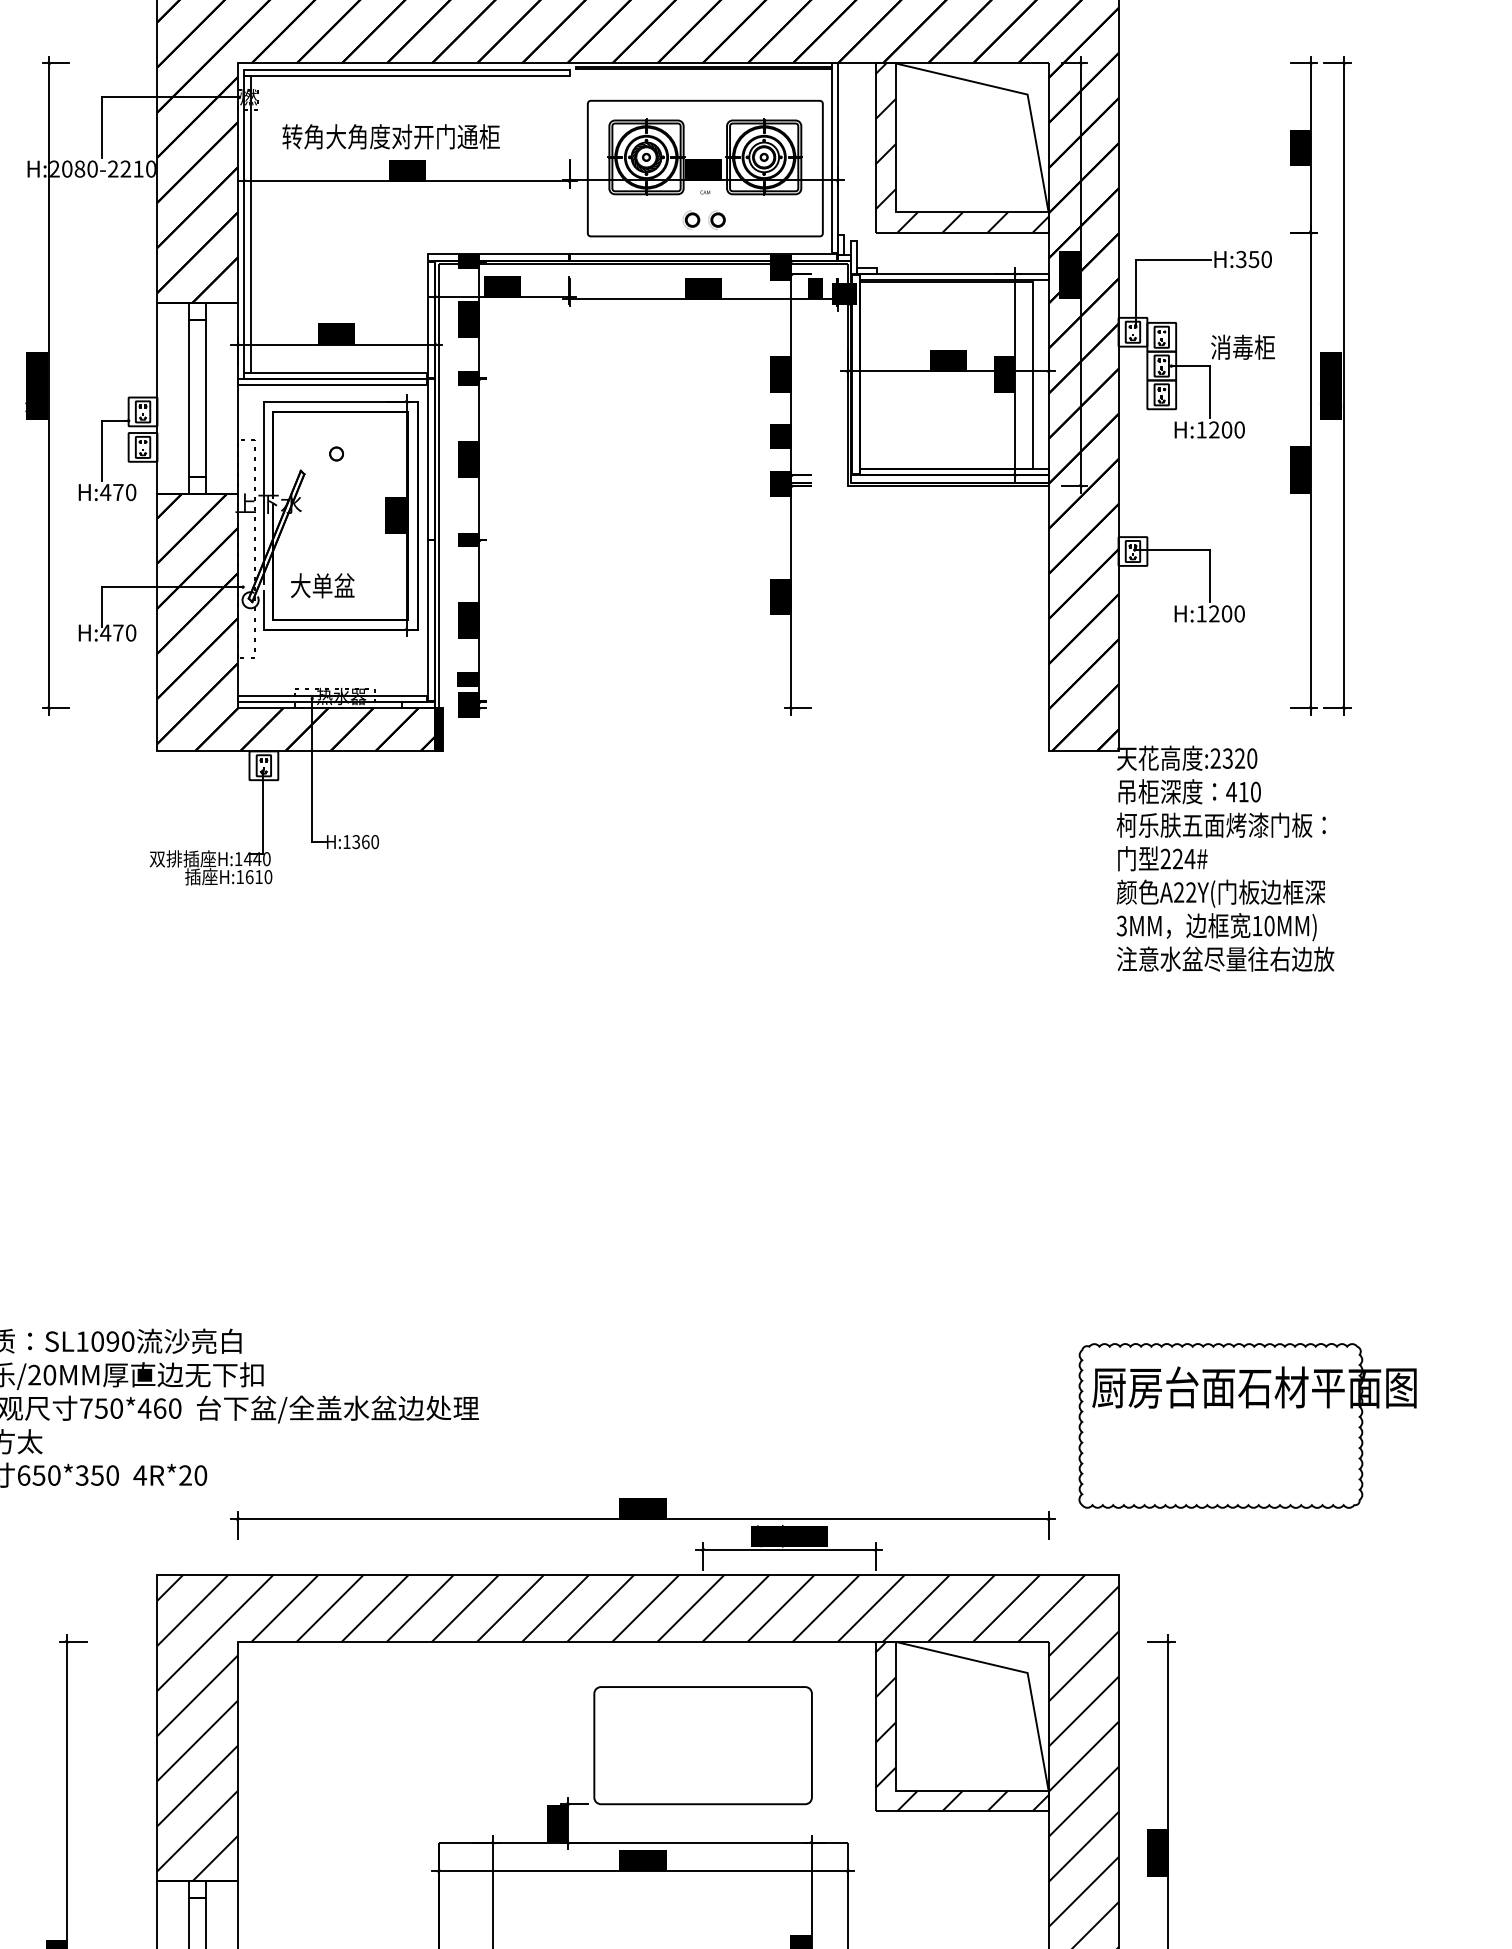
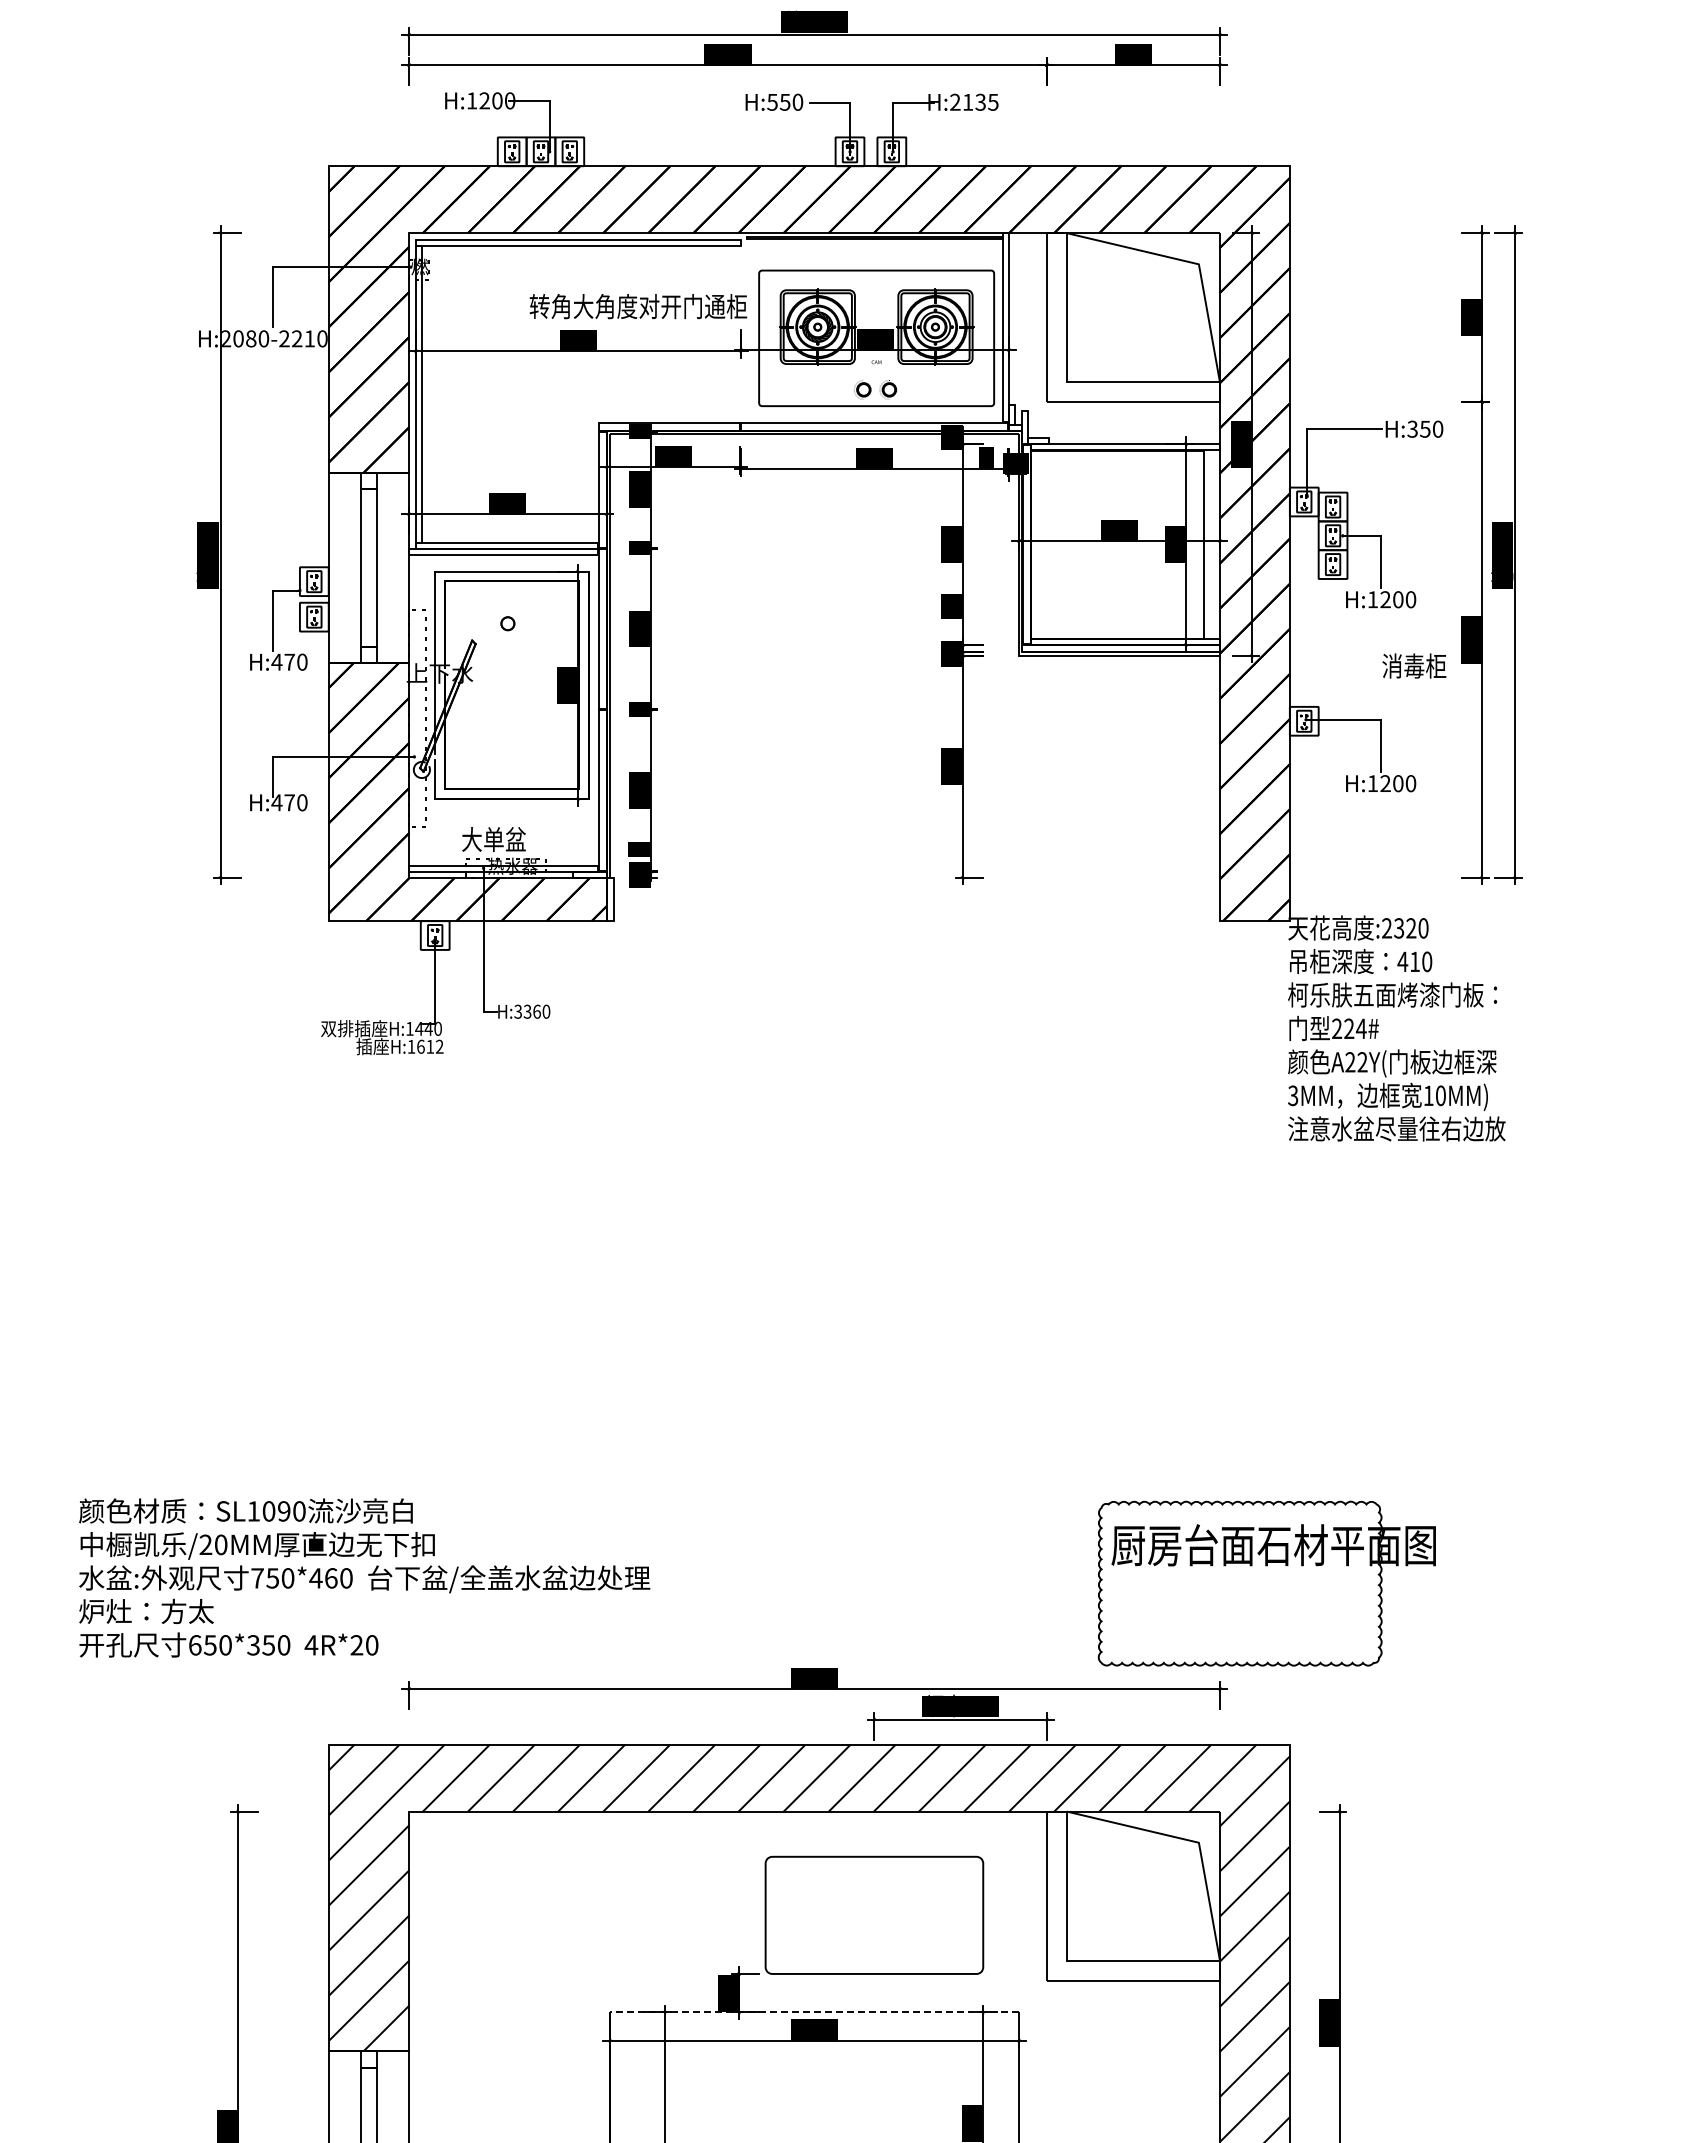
text: (391, 136) -> (638, 306), moved
hatch: (961, 147) -> (1132, 317), removed
text: (1243, 346) -> (1414, 665), moved
text: (322, 585) -> (493, 839), moved
hatch: (439, 729) -> (610, 899), removed
text: (346, 841) -> (517, 1011), H:1360 -> H:3360
text: (268, 876) -> (439, 1046), H:1610 -> H:1612
part: (1247, 1425) -> (1266, 1583), moved
hatch: (961, 1725) -> (1132, 1895), removed
line: (643, 1842) -> (814, 2012), solid -> dashed

